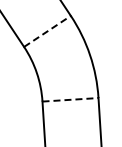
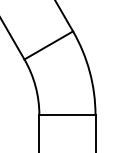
line: (48, 31) -> (49, 45), dashed -> solid
line: (70, 100) -> (67, 115), dashed -> solid

